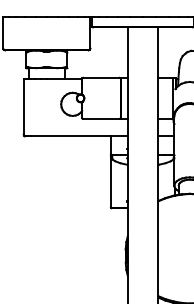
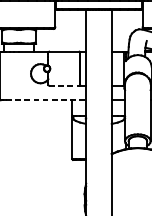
line: (101, 118) -> (64, 85), solid -> dashed
line: (79, 136) -> (46, 100), solid -> dashed

